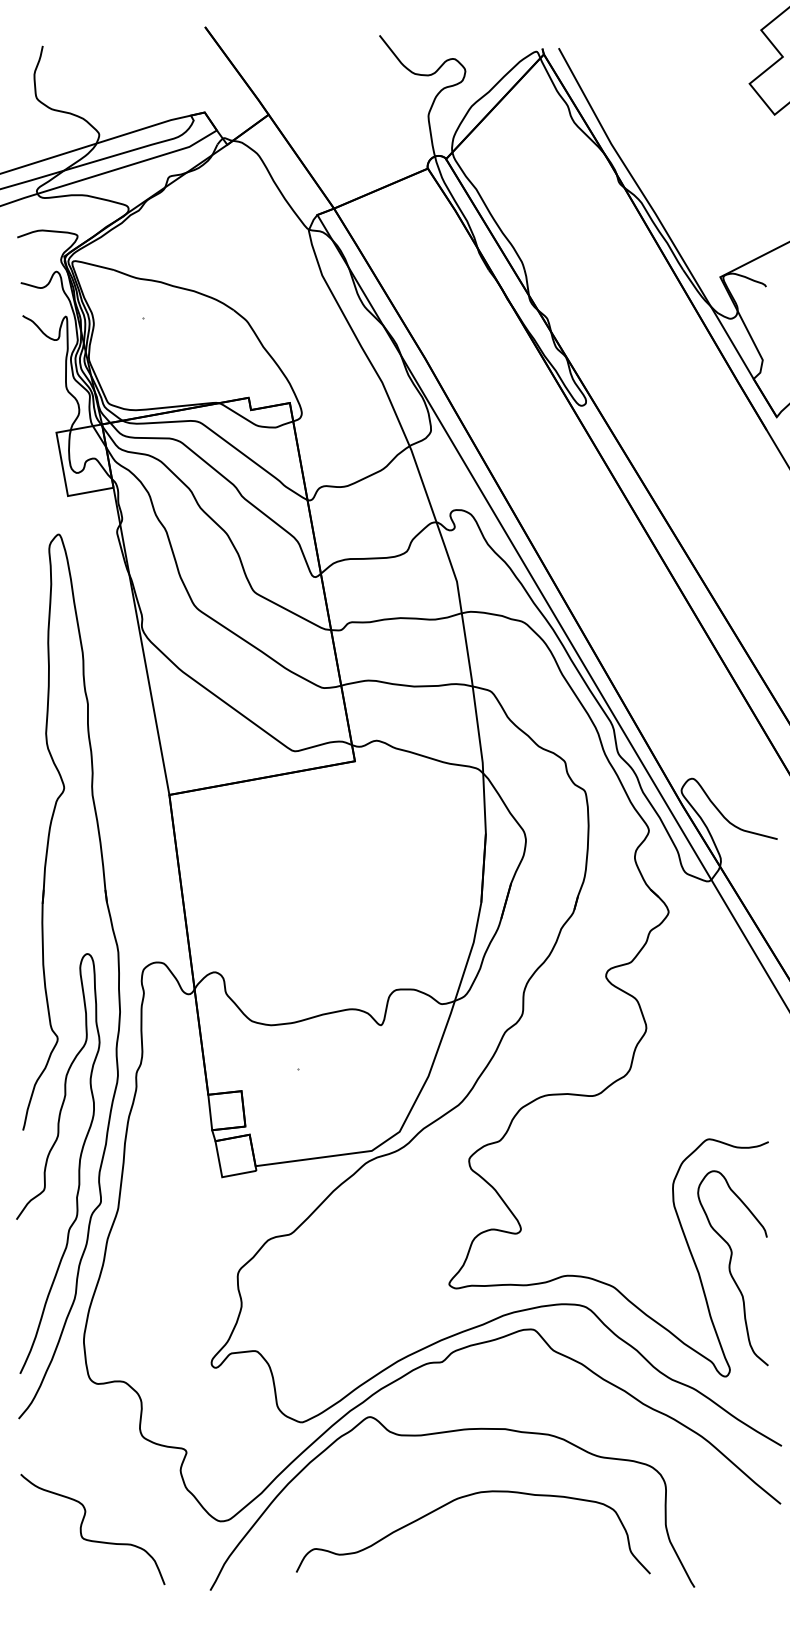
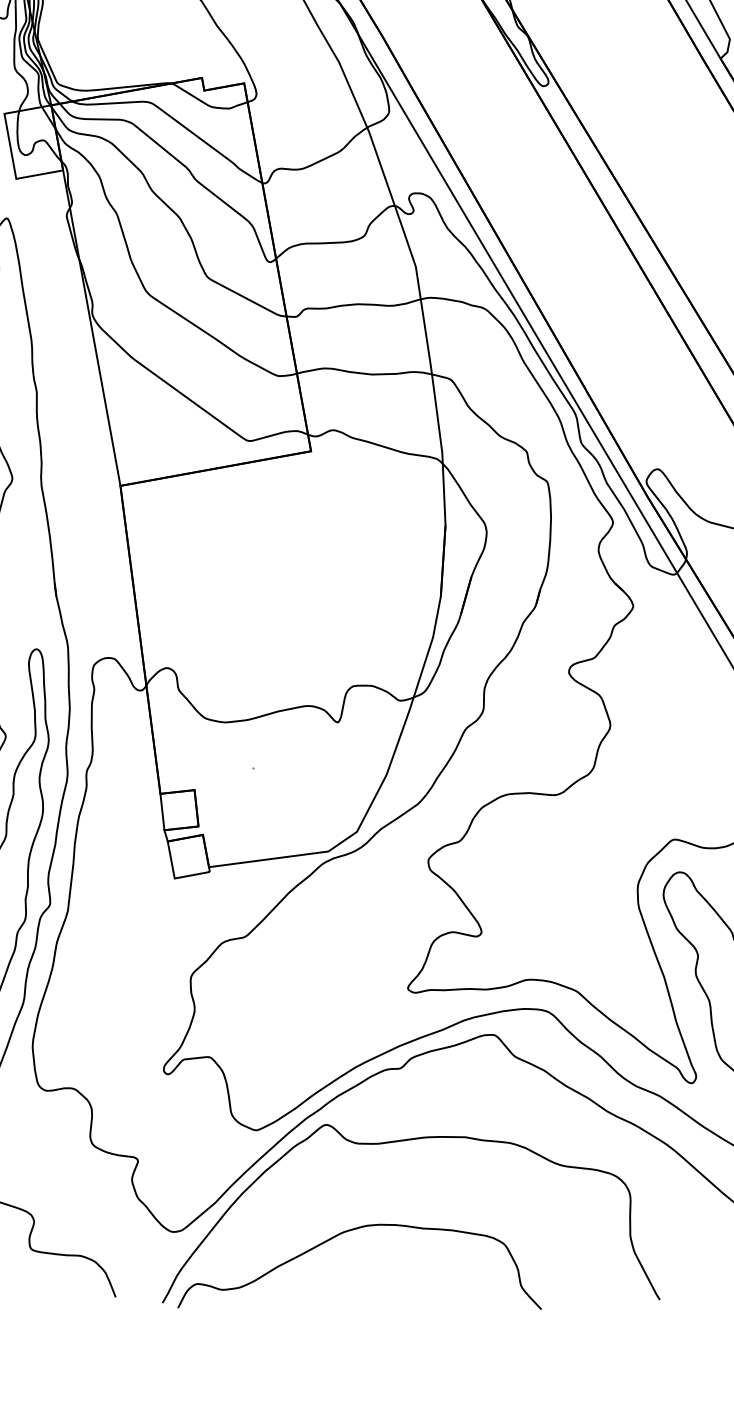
curve: (465, 1497) -> (351, 1231), moved

